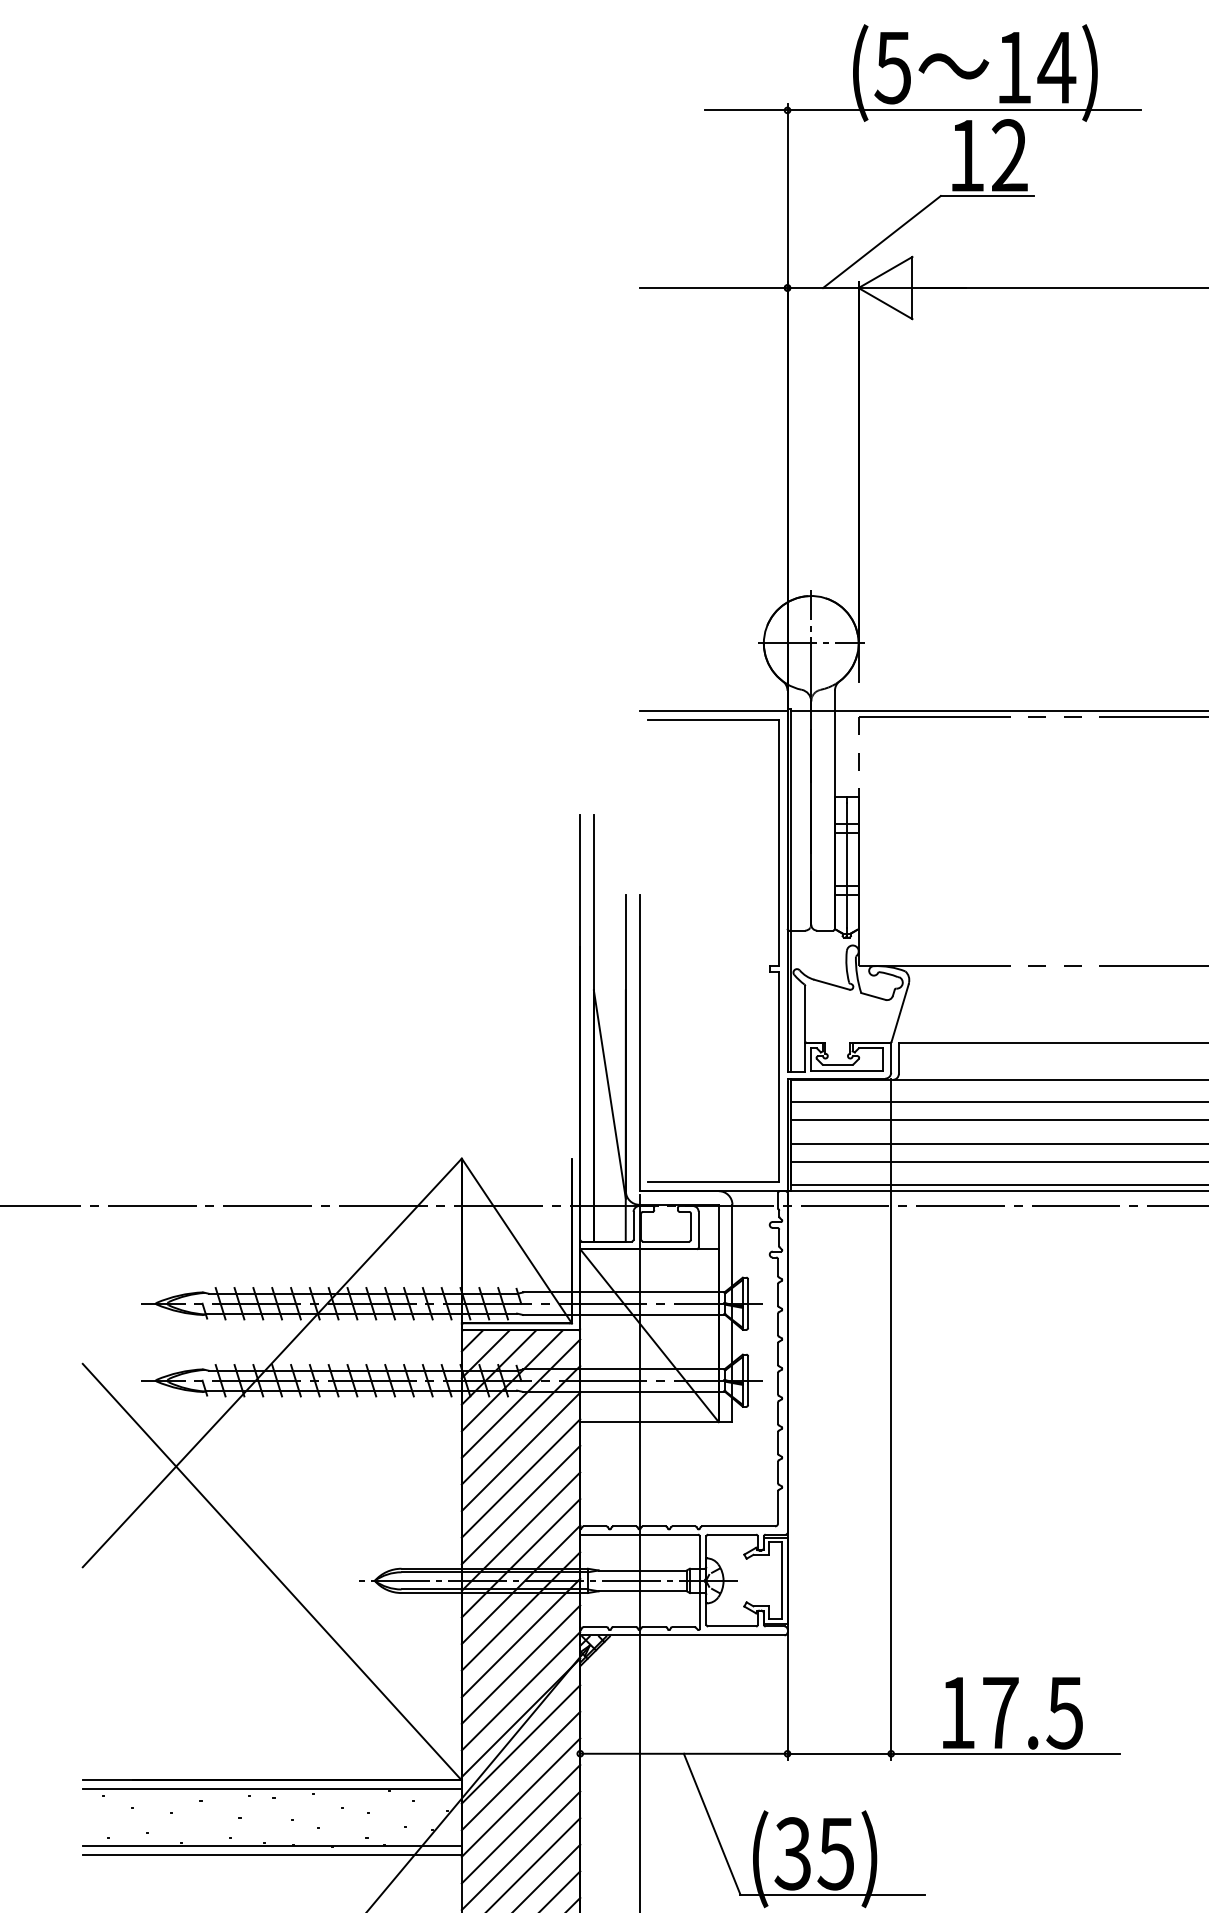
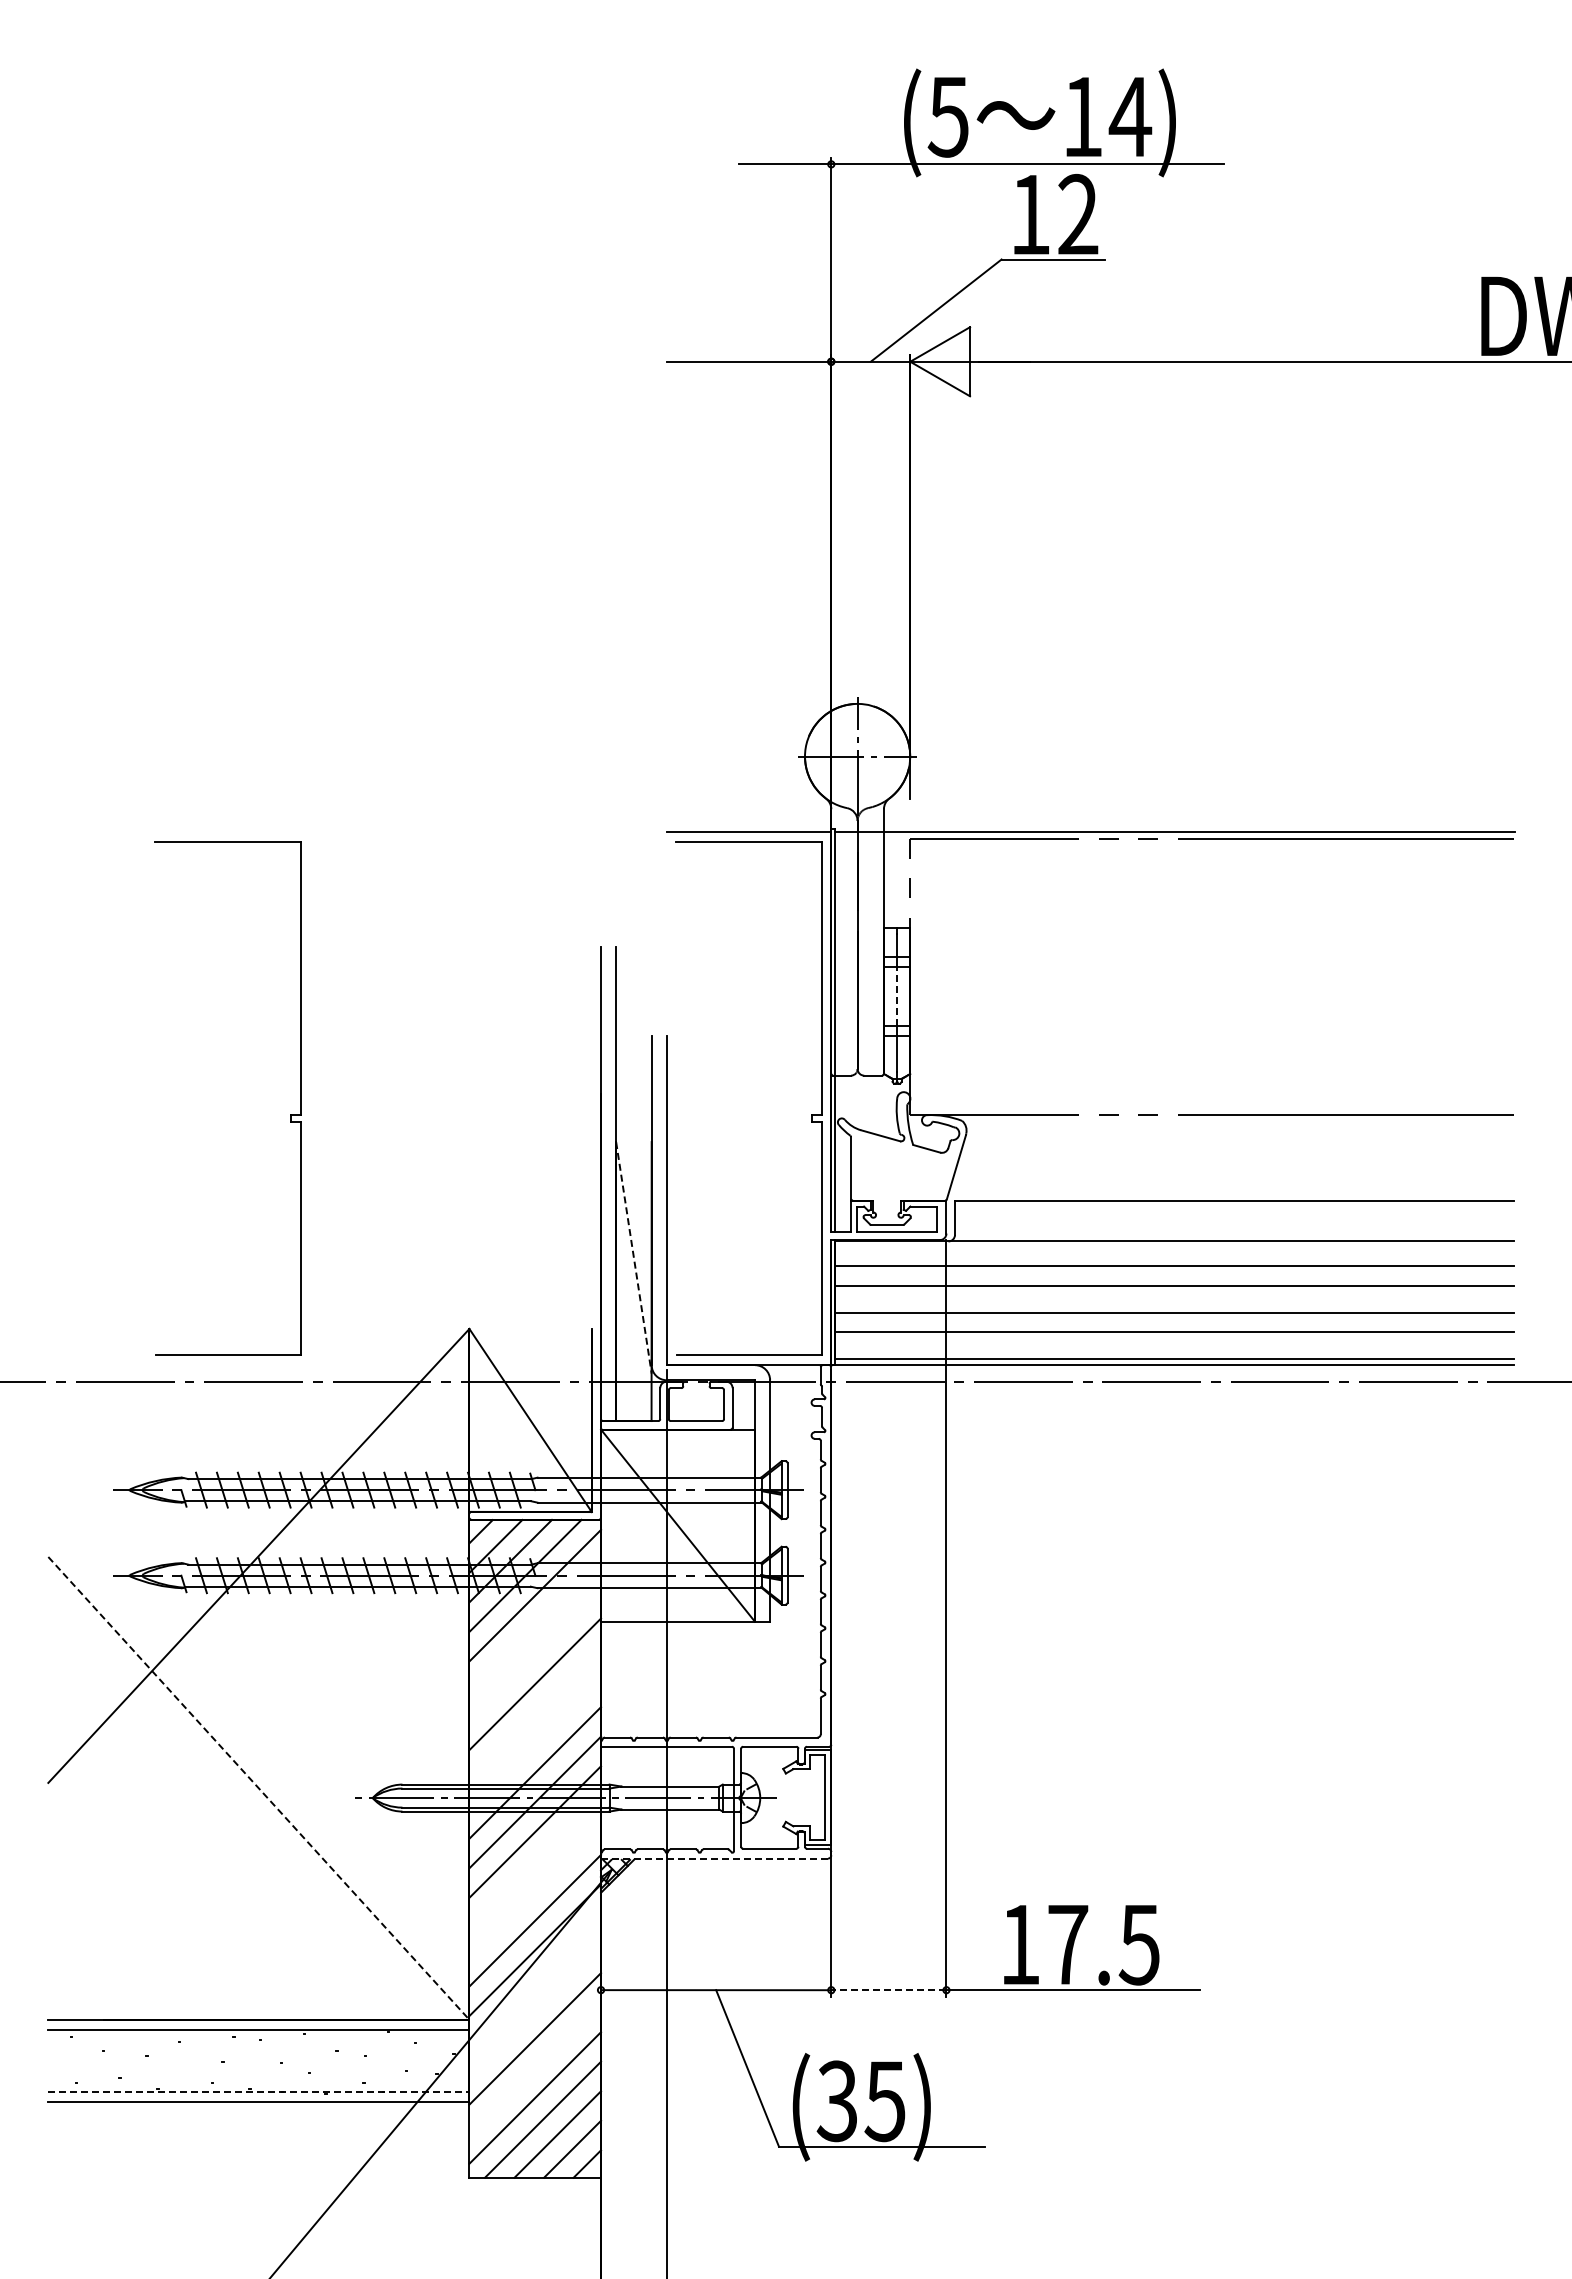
line: (847, 859) -> (897, 996), solid -> dashed
part: (300, 965) -> (290, 1114), added
line: (610, 1095) -> (634, 1258), solid -> dashed
line: (521, 1425) -> (535, 1625), removed
line: (521, 1451) -> (535, 1654), removed
line: (521, 1504) -> (535, 1713), removed
line: (521, 1531) -> (535, 1743), removed
line: (271, 1572) -> (258, 1788), solid -> dashed
line: (682, 1635) -> (714, 1858), solid -> dashed
line: (521, 1637) -> (535, 1861), removed
line: (521, 1664) -> (535, 1890), removed
line: (521, 1744) -> (535, 1979), removed
line: (839, 1754) -> (888, 1990), solid -> dashed
line: (521, 1771) -> (535, 2009), removed
line: (521, 1824) -> (535, 2068), removed
line: (271, 1845) -> (258, 2092), solid -> dashed

